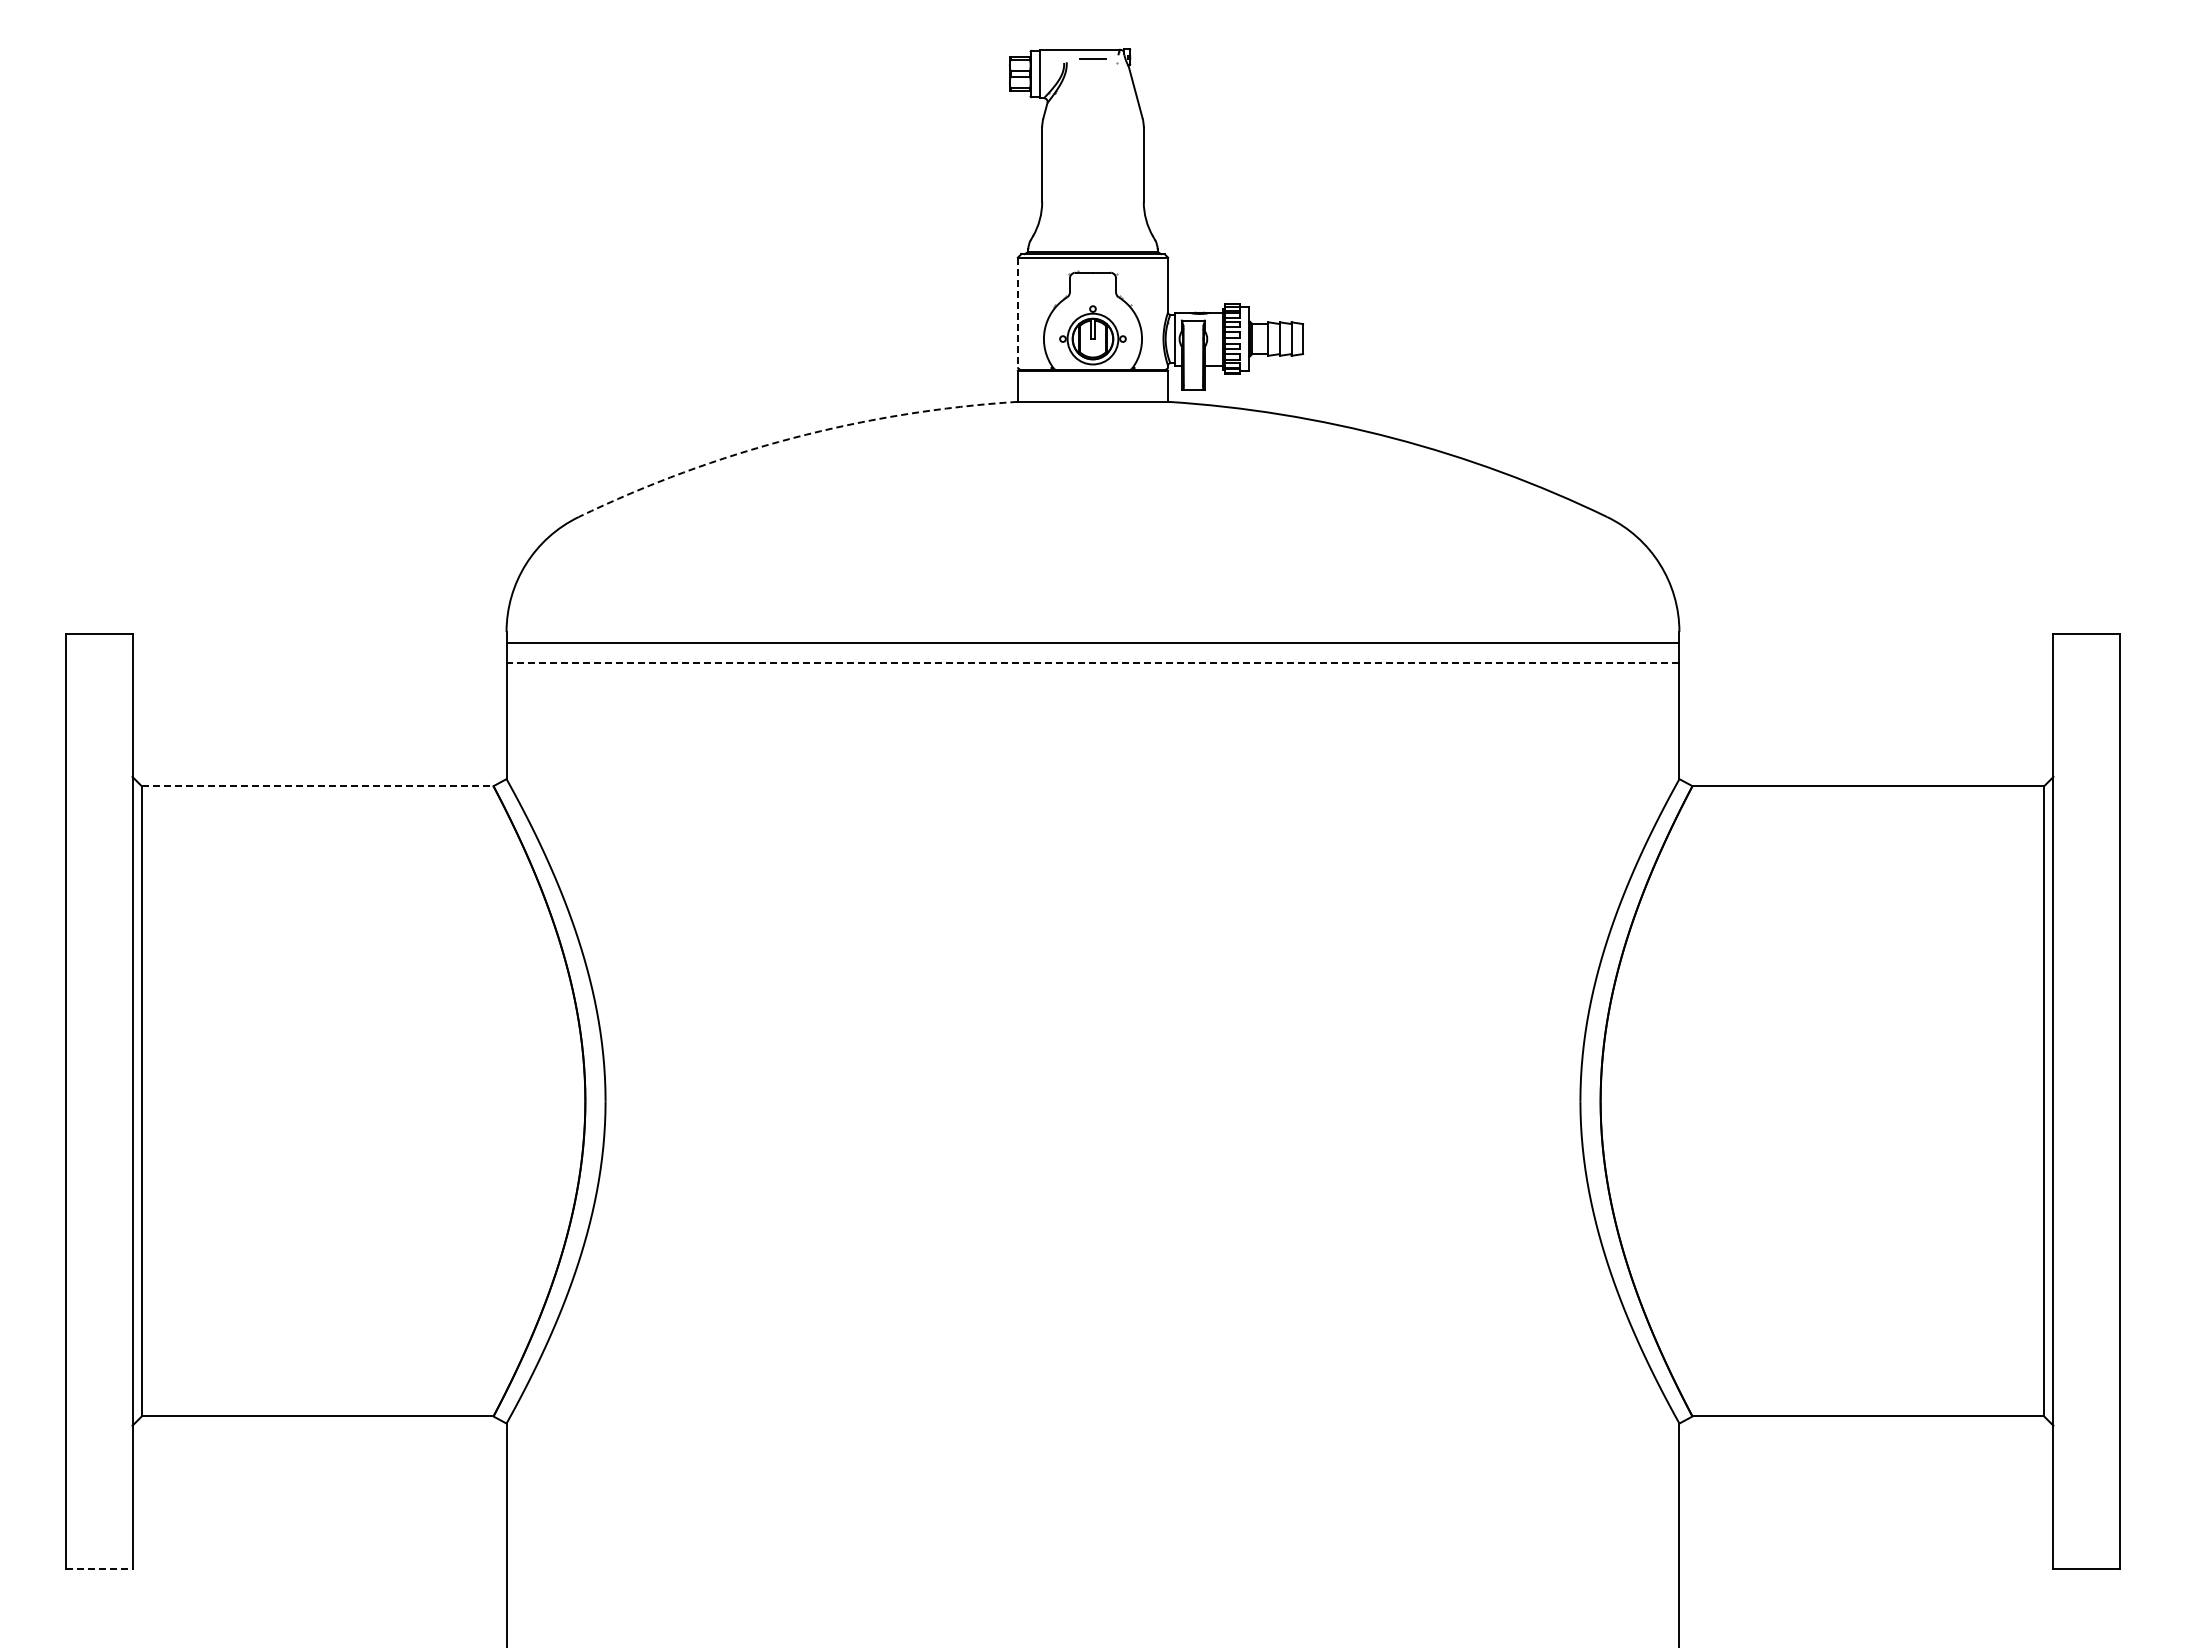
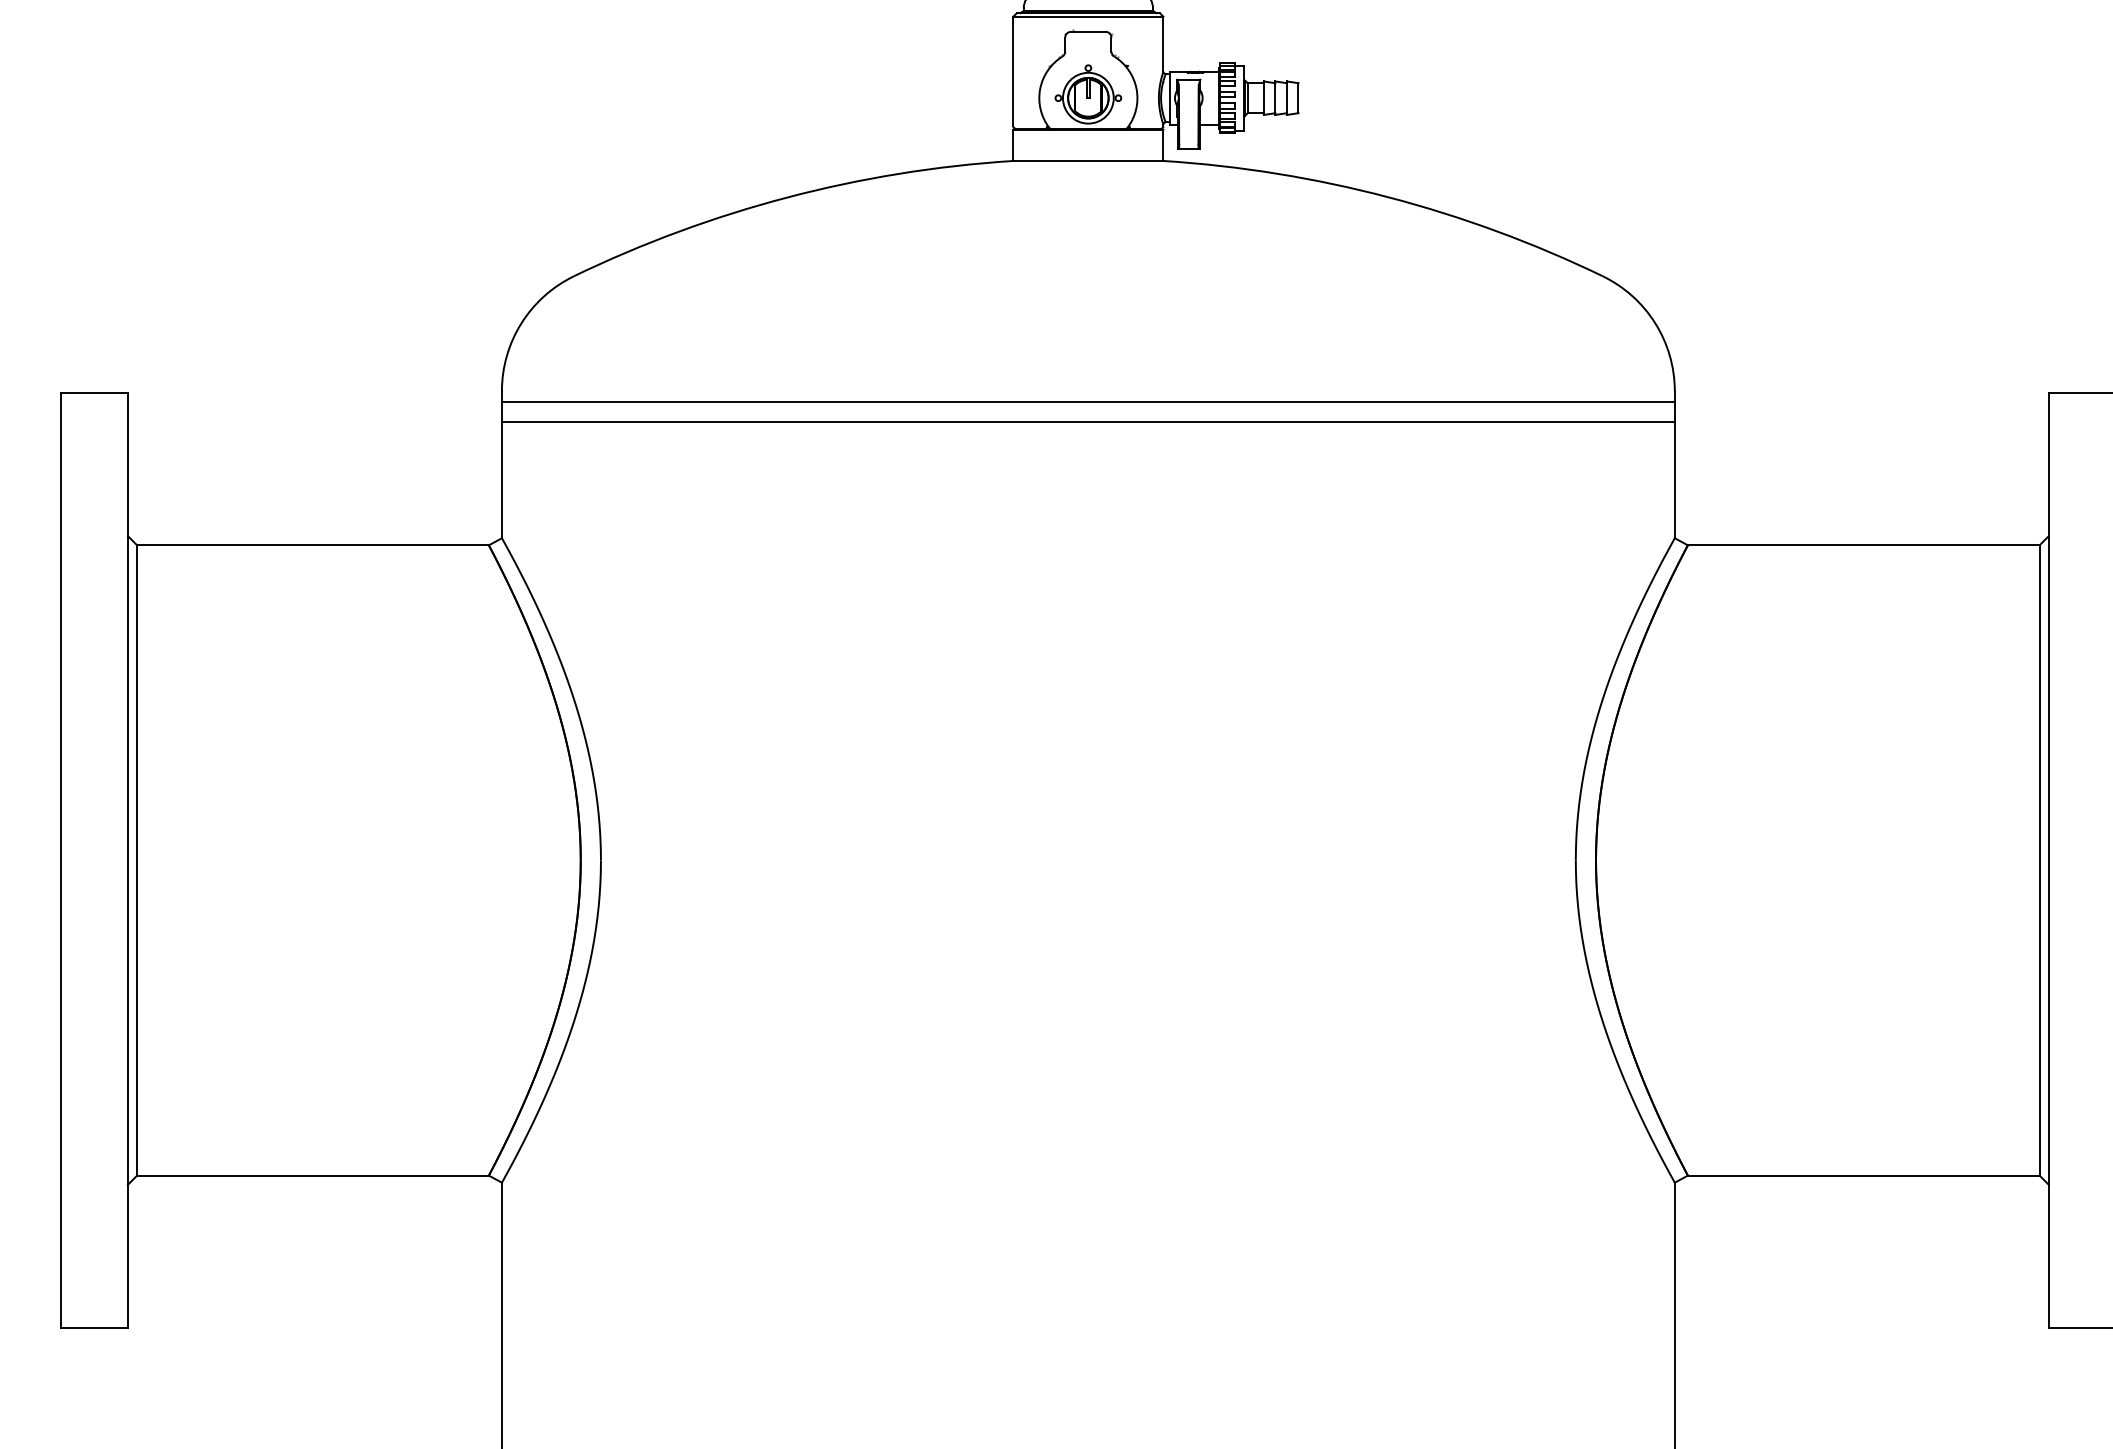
line: (1017, 312) -> (1012, 71), dashed -> solid
arc: (792, 438) -> (787, 197), dashed -> solid
line: (1092, 662) -> (1087, 421), dashed -> solid
line: (317, 786) -> (312, 545), dashed -> solid
line: (99, 1568) -> (94, 1327), dashed -> solid

